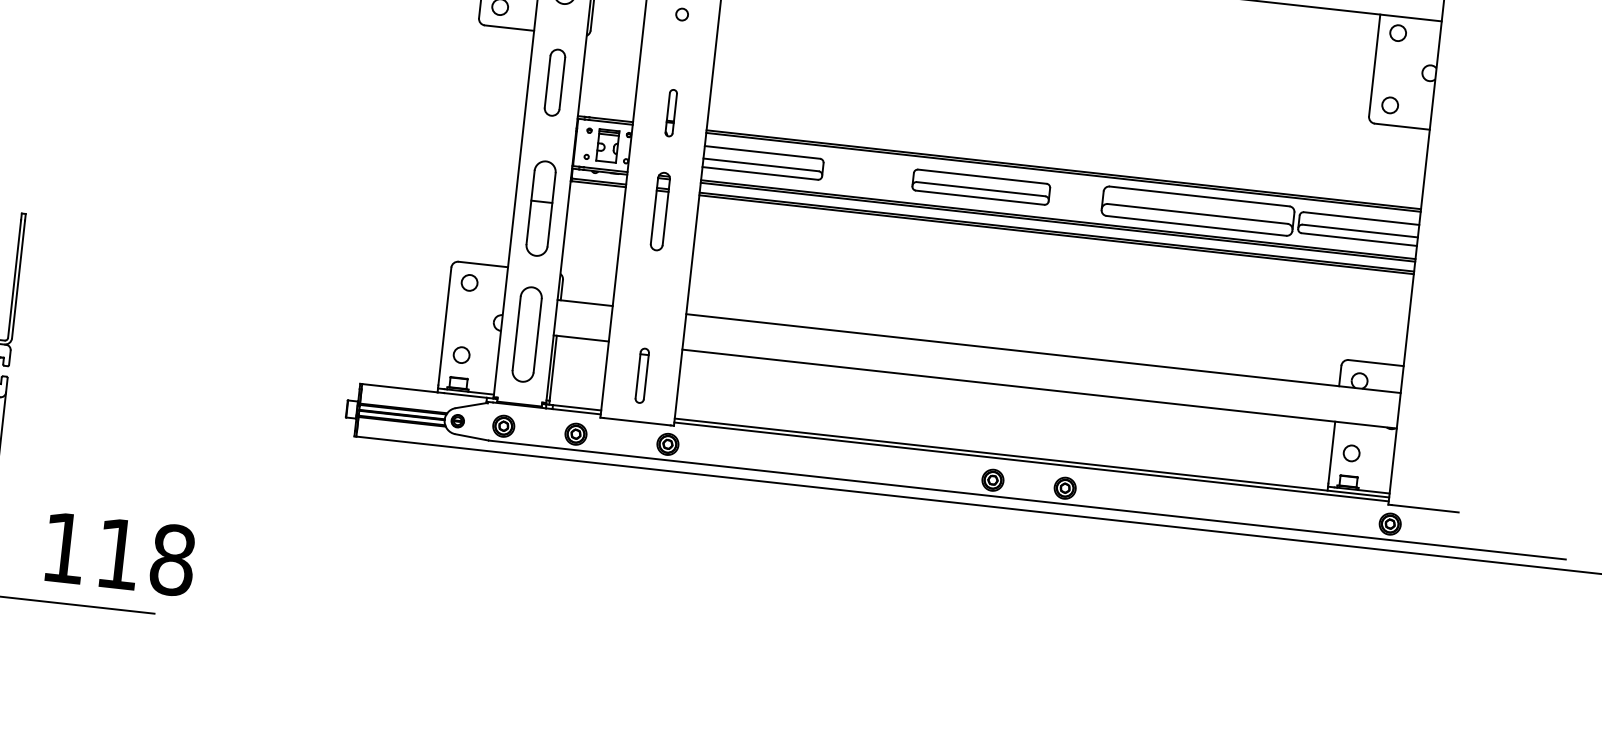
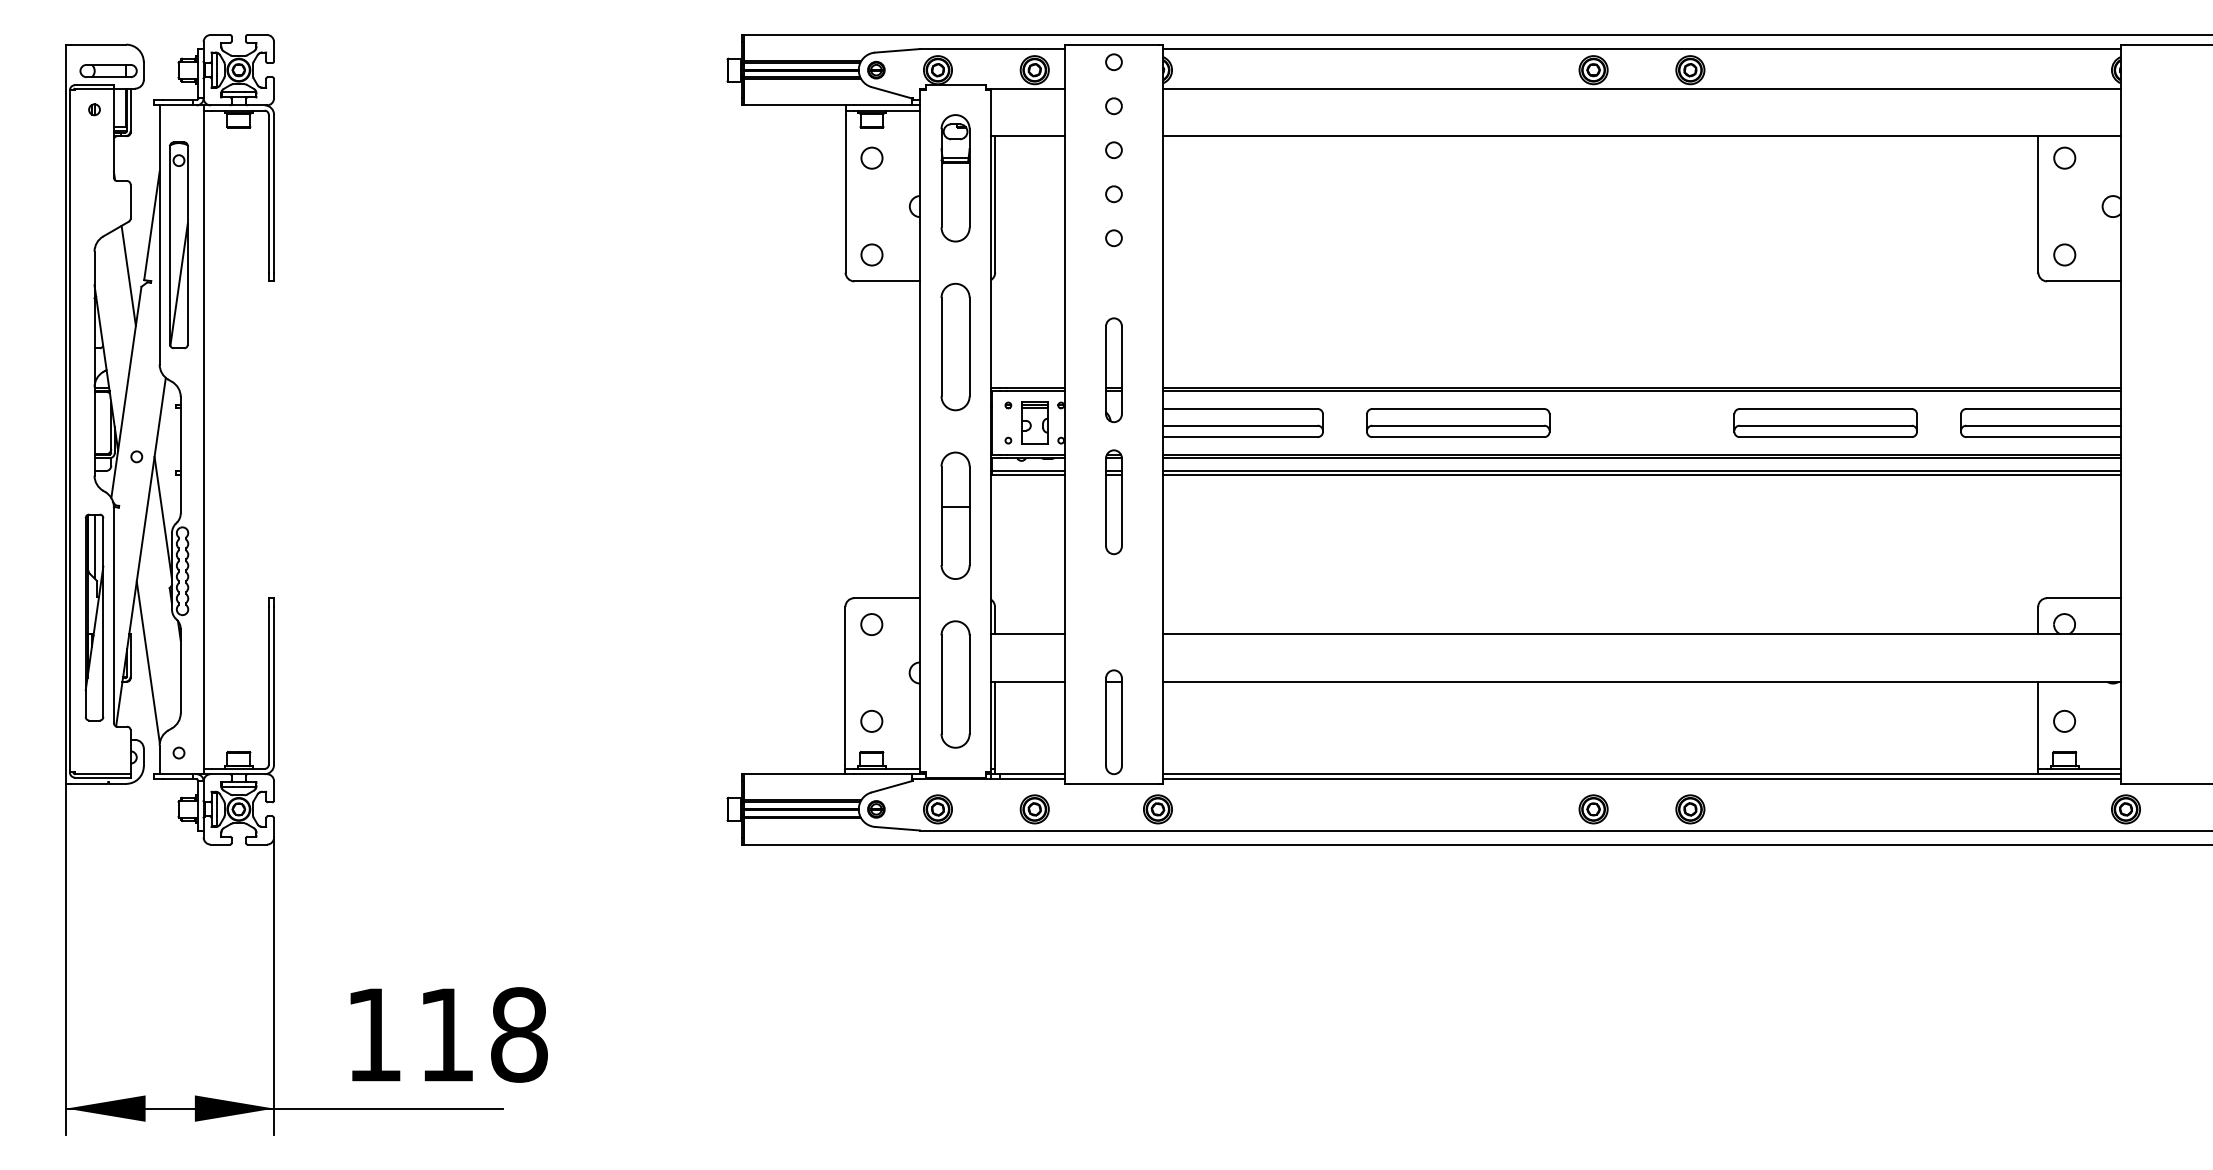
part: (554, 82) -> (955, 346), size x1.43
part: (670, 113) -> (1113, 370), size x1.67
part: (981, 186) -> (1458, 422), moved
part: (1197, 210) -> (1825, 422), size x0.71
part: (641, 375) -> (1113, 722), size x1.43

